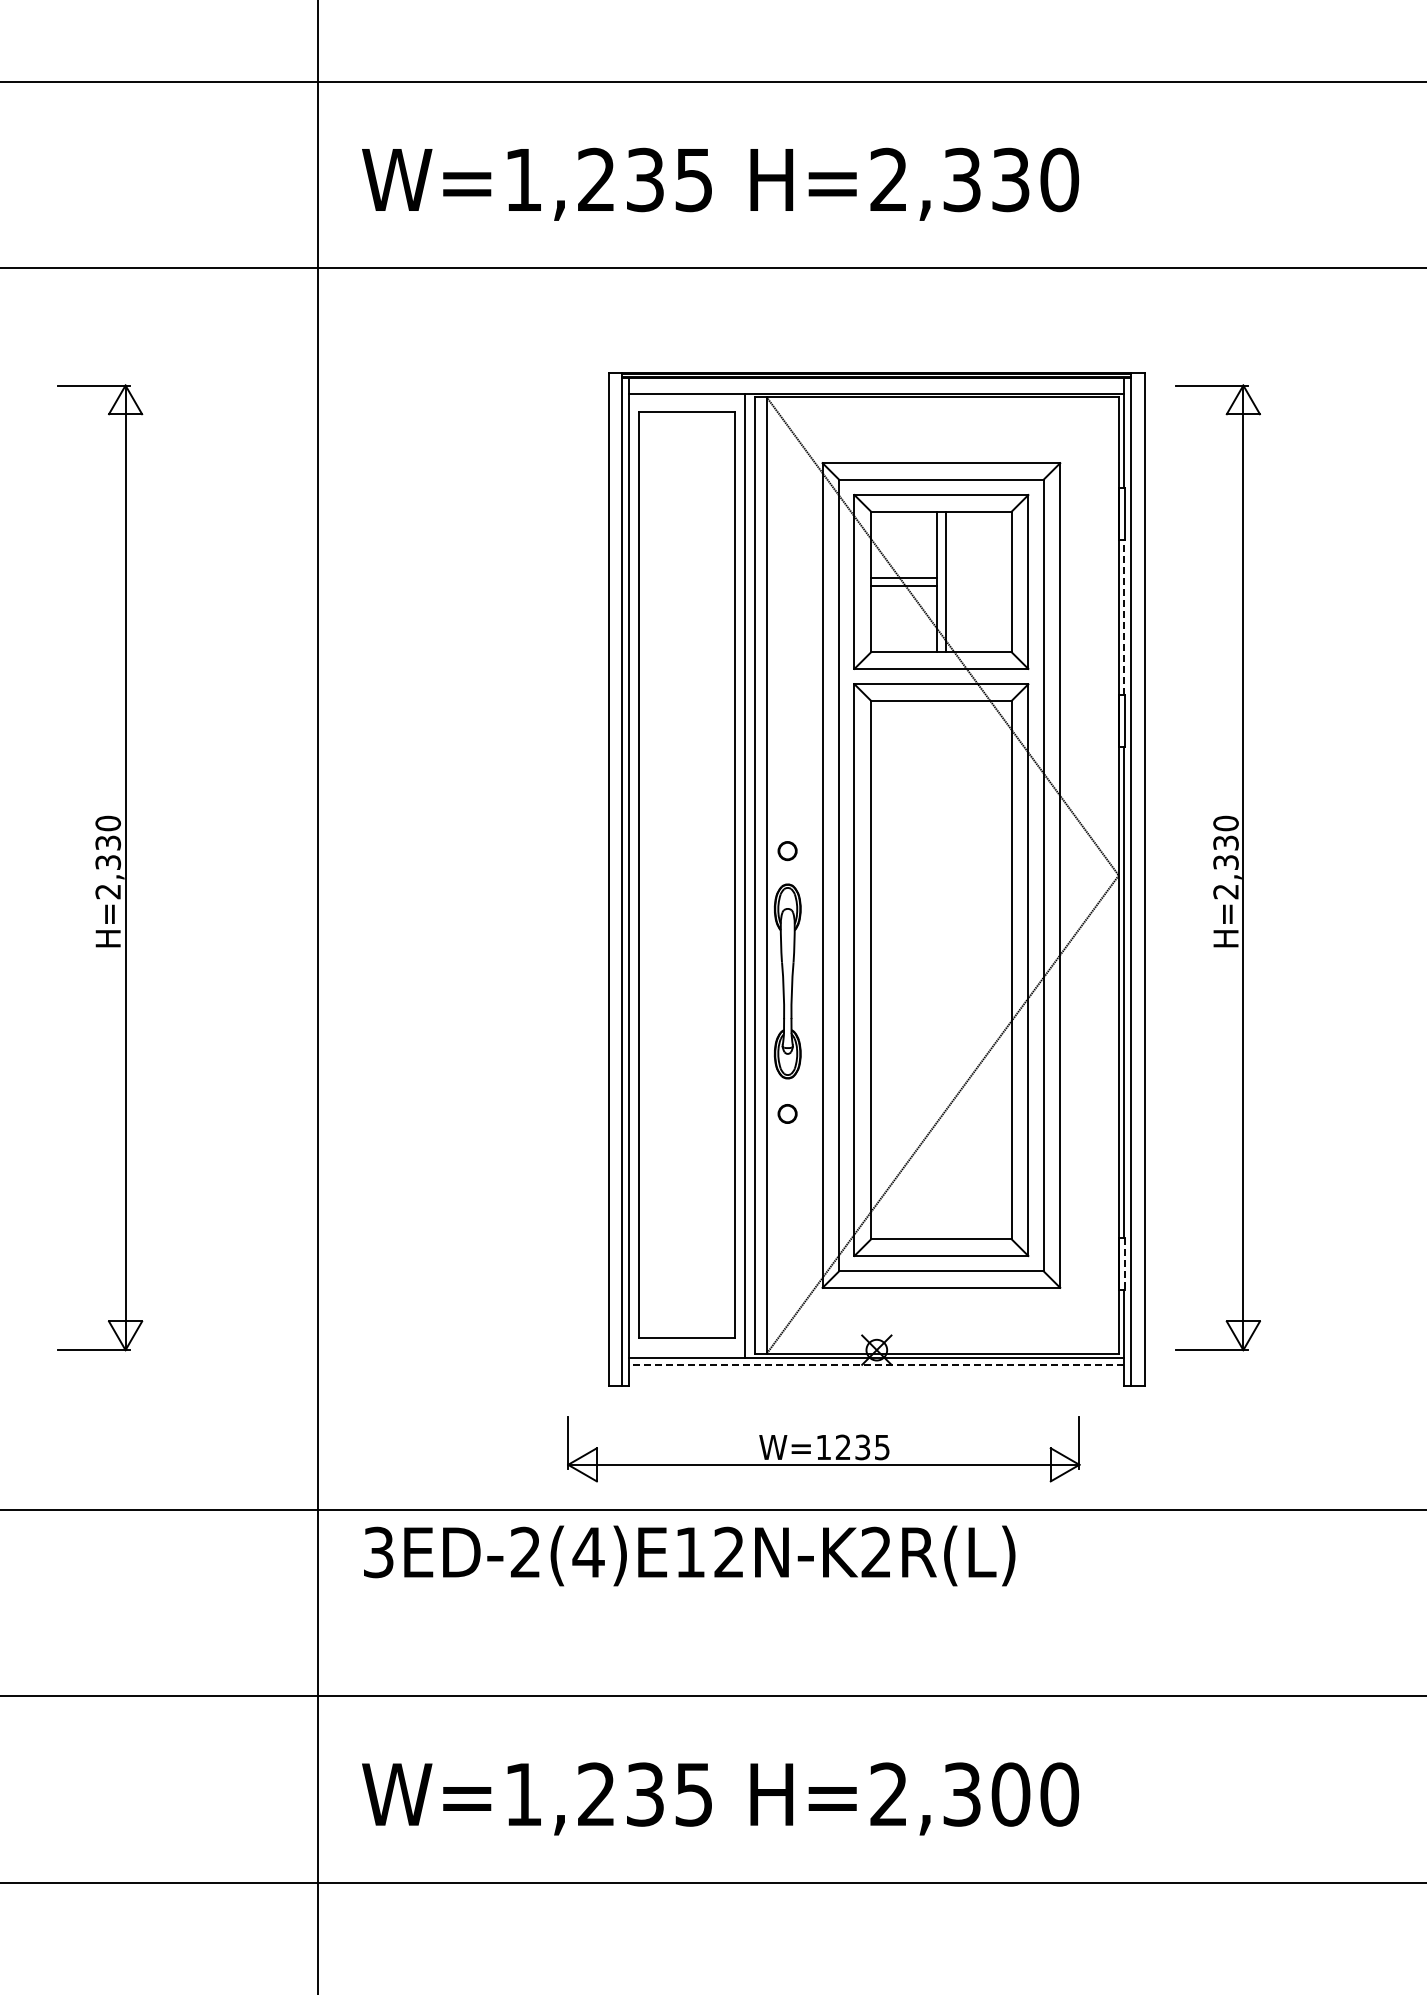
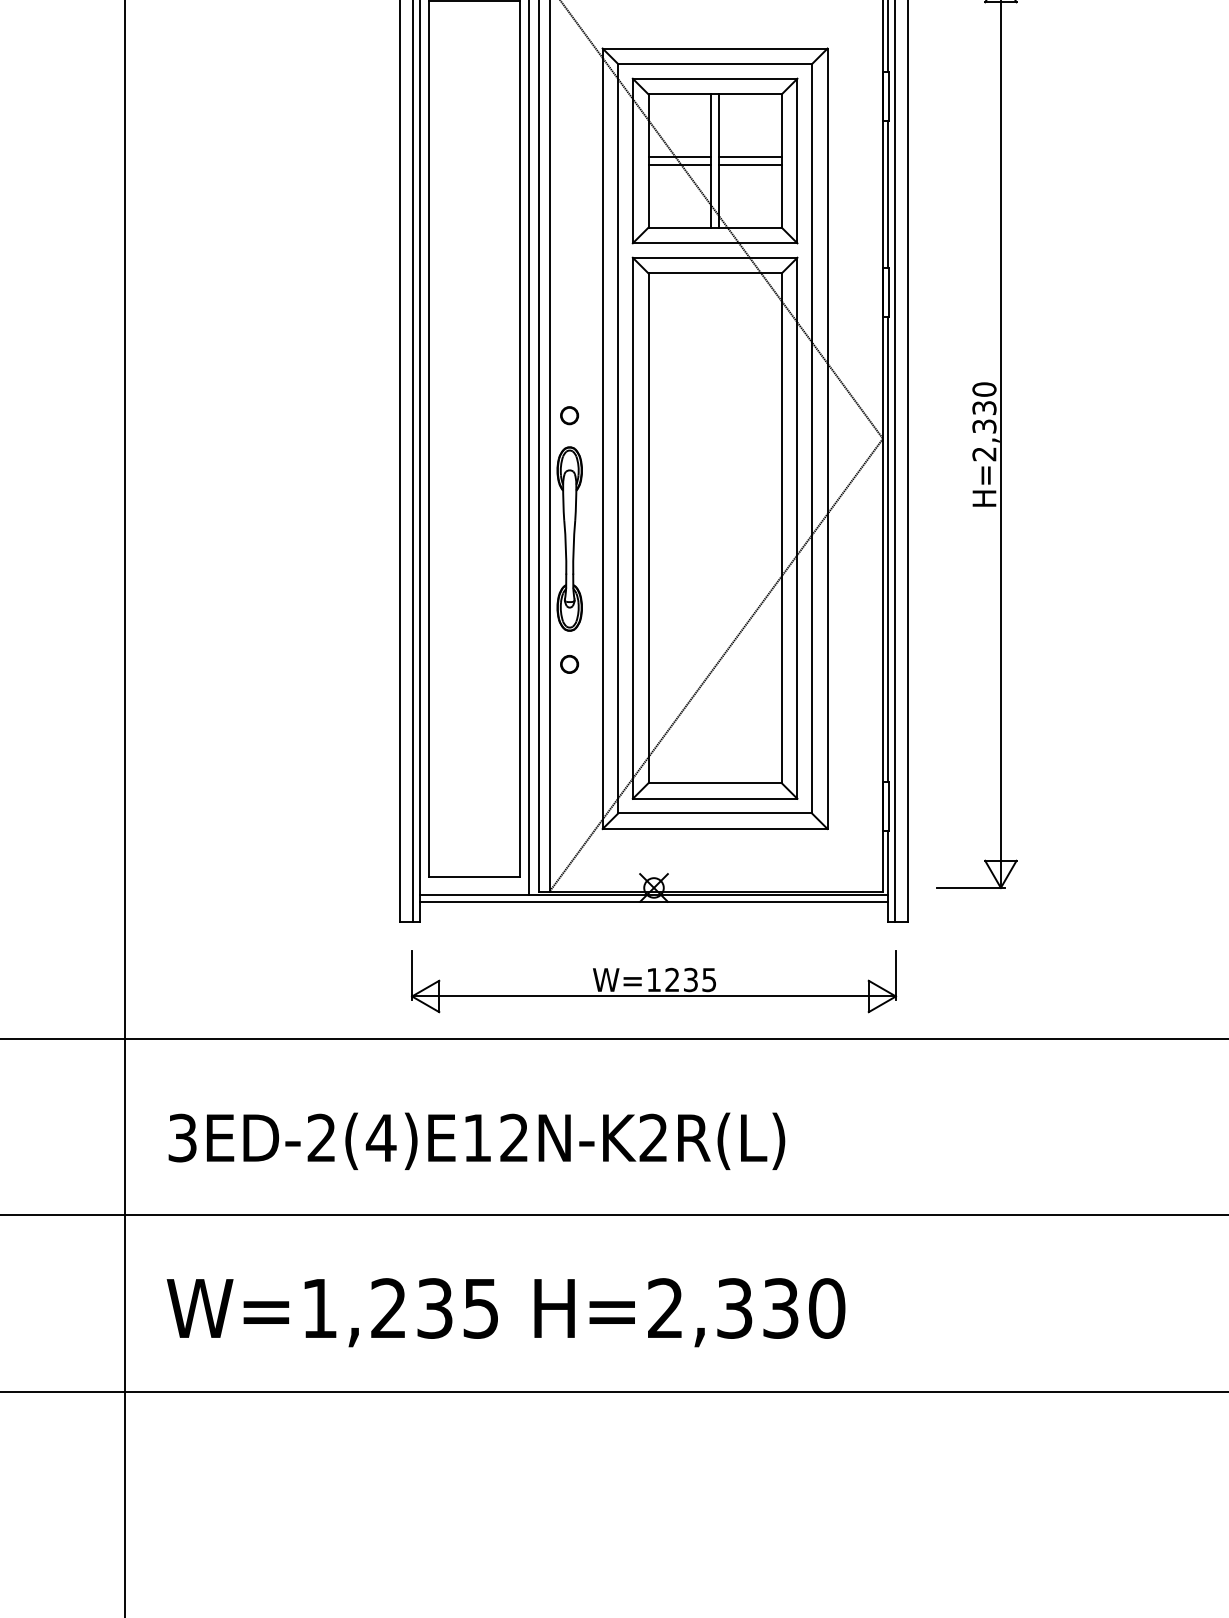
line: (978, 577) -> (750, 156), added
line: (978, 586) -> (750, 165), added
line: (1124, 616) -> (888, 193), dashed -> solid
line: (1125, 1264) -> (889, 806), dashed -> solid
line: (876, 1365) -> (653, 902), dashed -> solid
part: (823, 1449) -> (653, 981), moved
text: (689, 1555) -> (476, 1140), moved
text: (1010, 1794) -> (780, 1308), H=2,300 -> H=2,330

